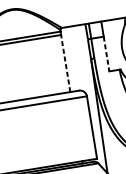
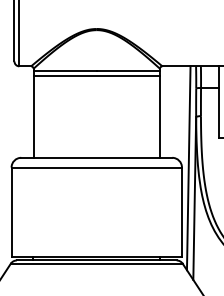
line: (106, 53) -> (218, 112), dashed -> solid
line: (65, 63) -> (159, 116), dashed -> solid
line: (91, 96) -> (188, 168), added

